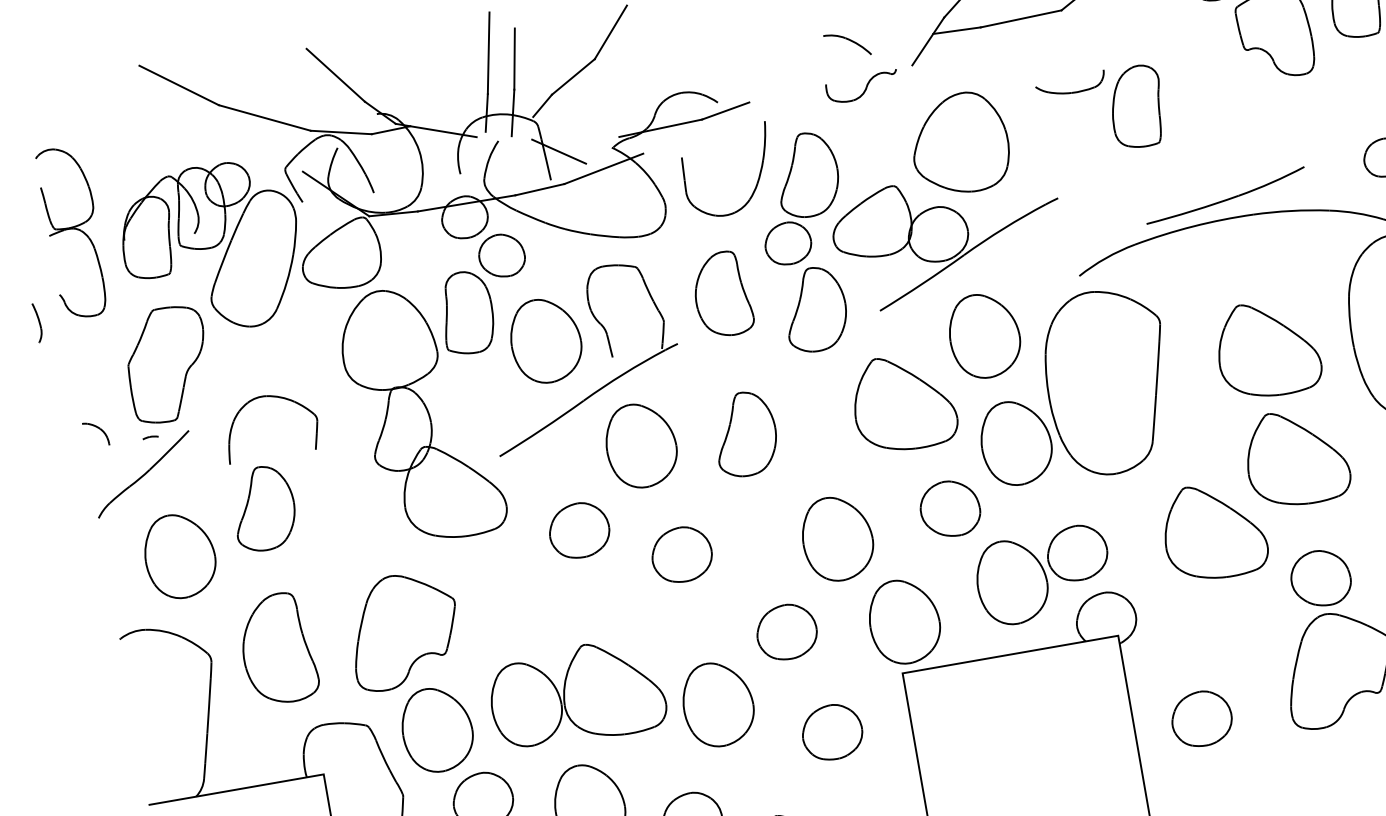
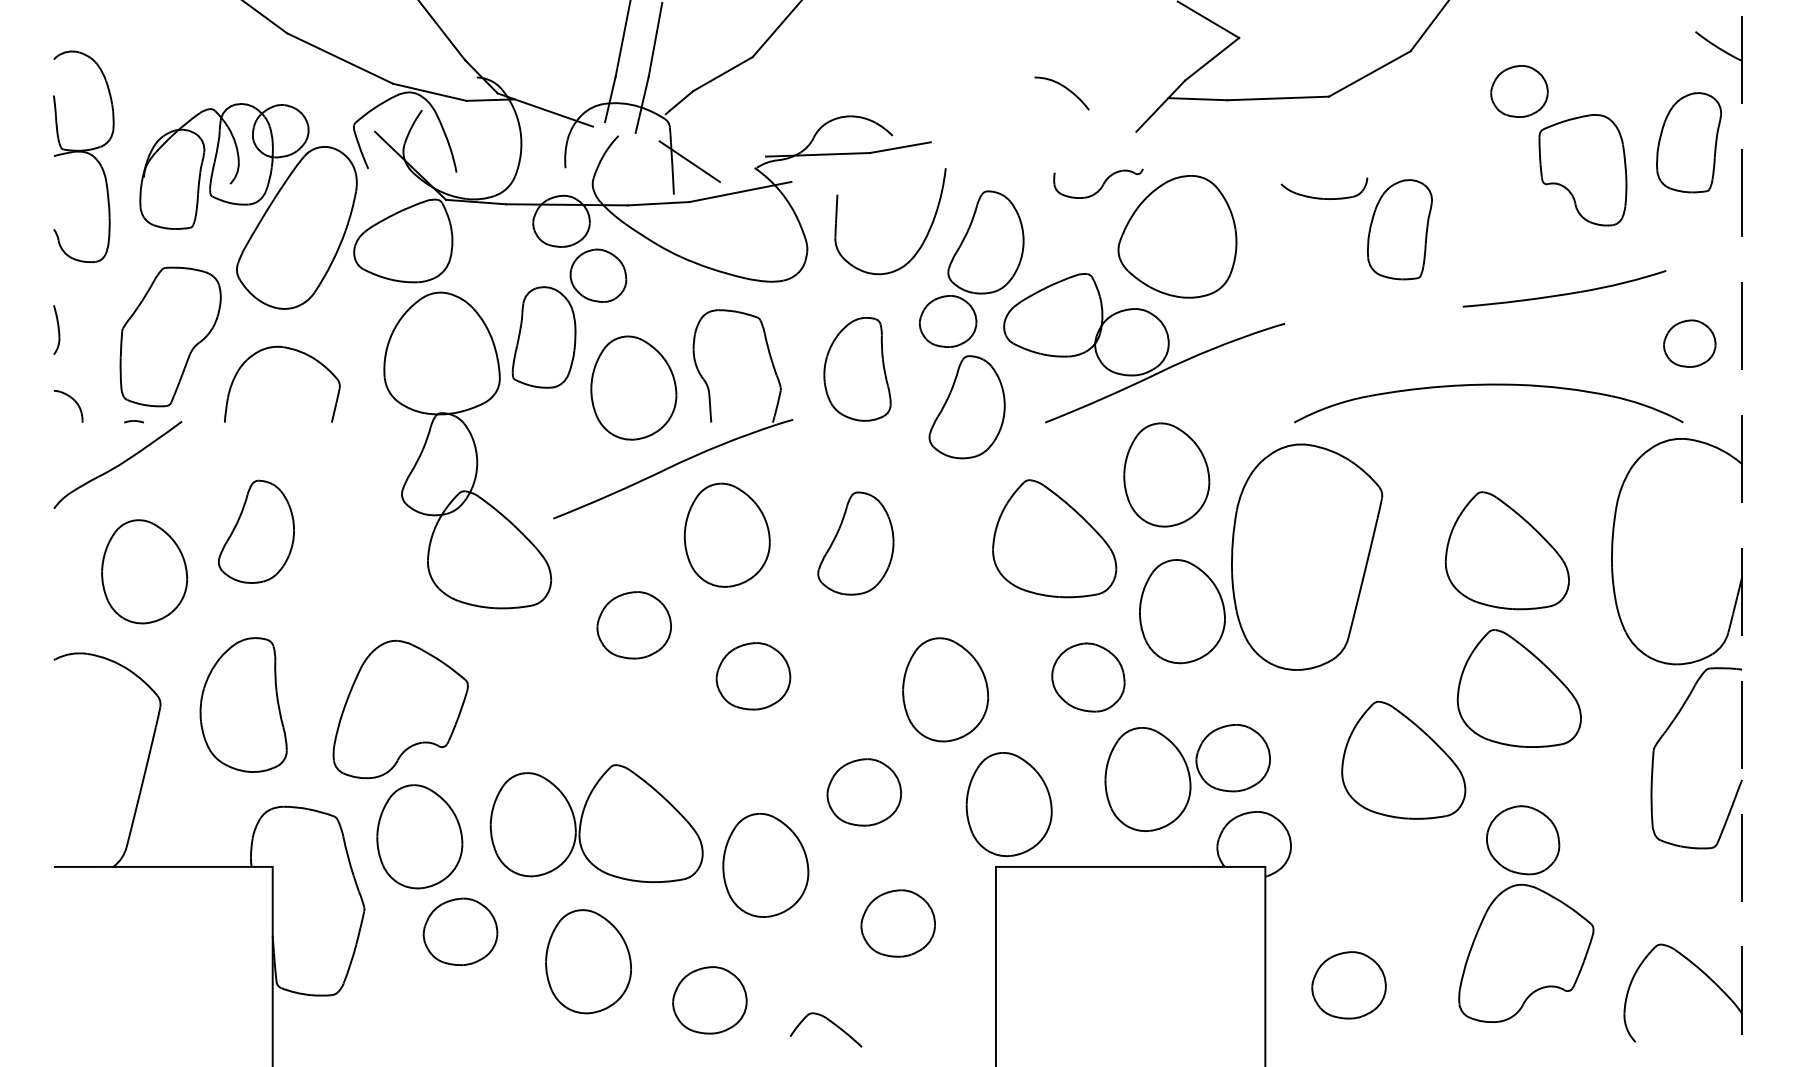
part: (862, 87) -> (1098, 183), moved
part: (1225, 195) -> (1564, 288), moved
part: (37, 322) -> (56, 329), moved
part: (274, 397) -> (292, 350), moved

